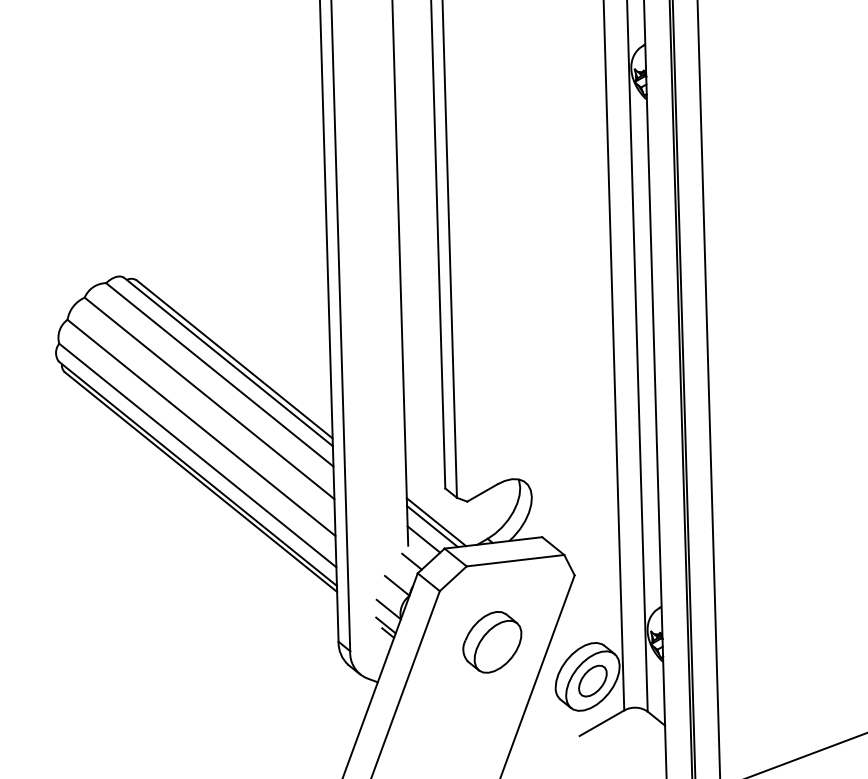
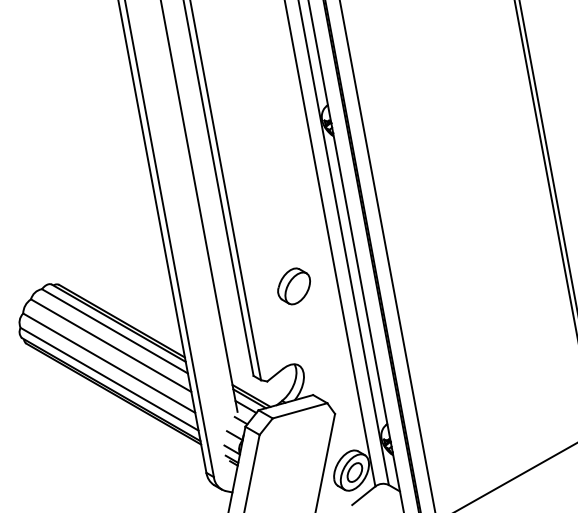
part: (491, 642) -> (293, 286), moved

